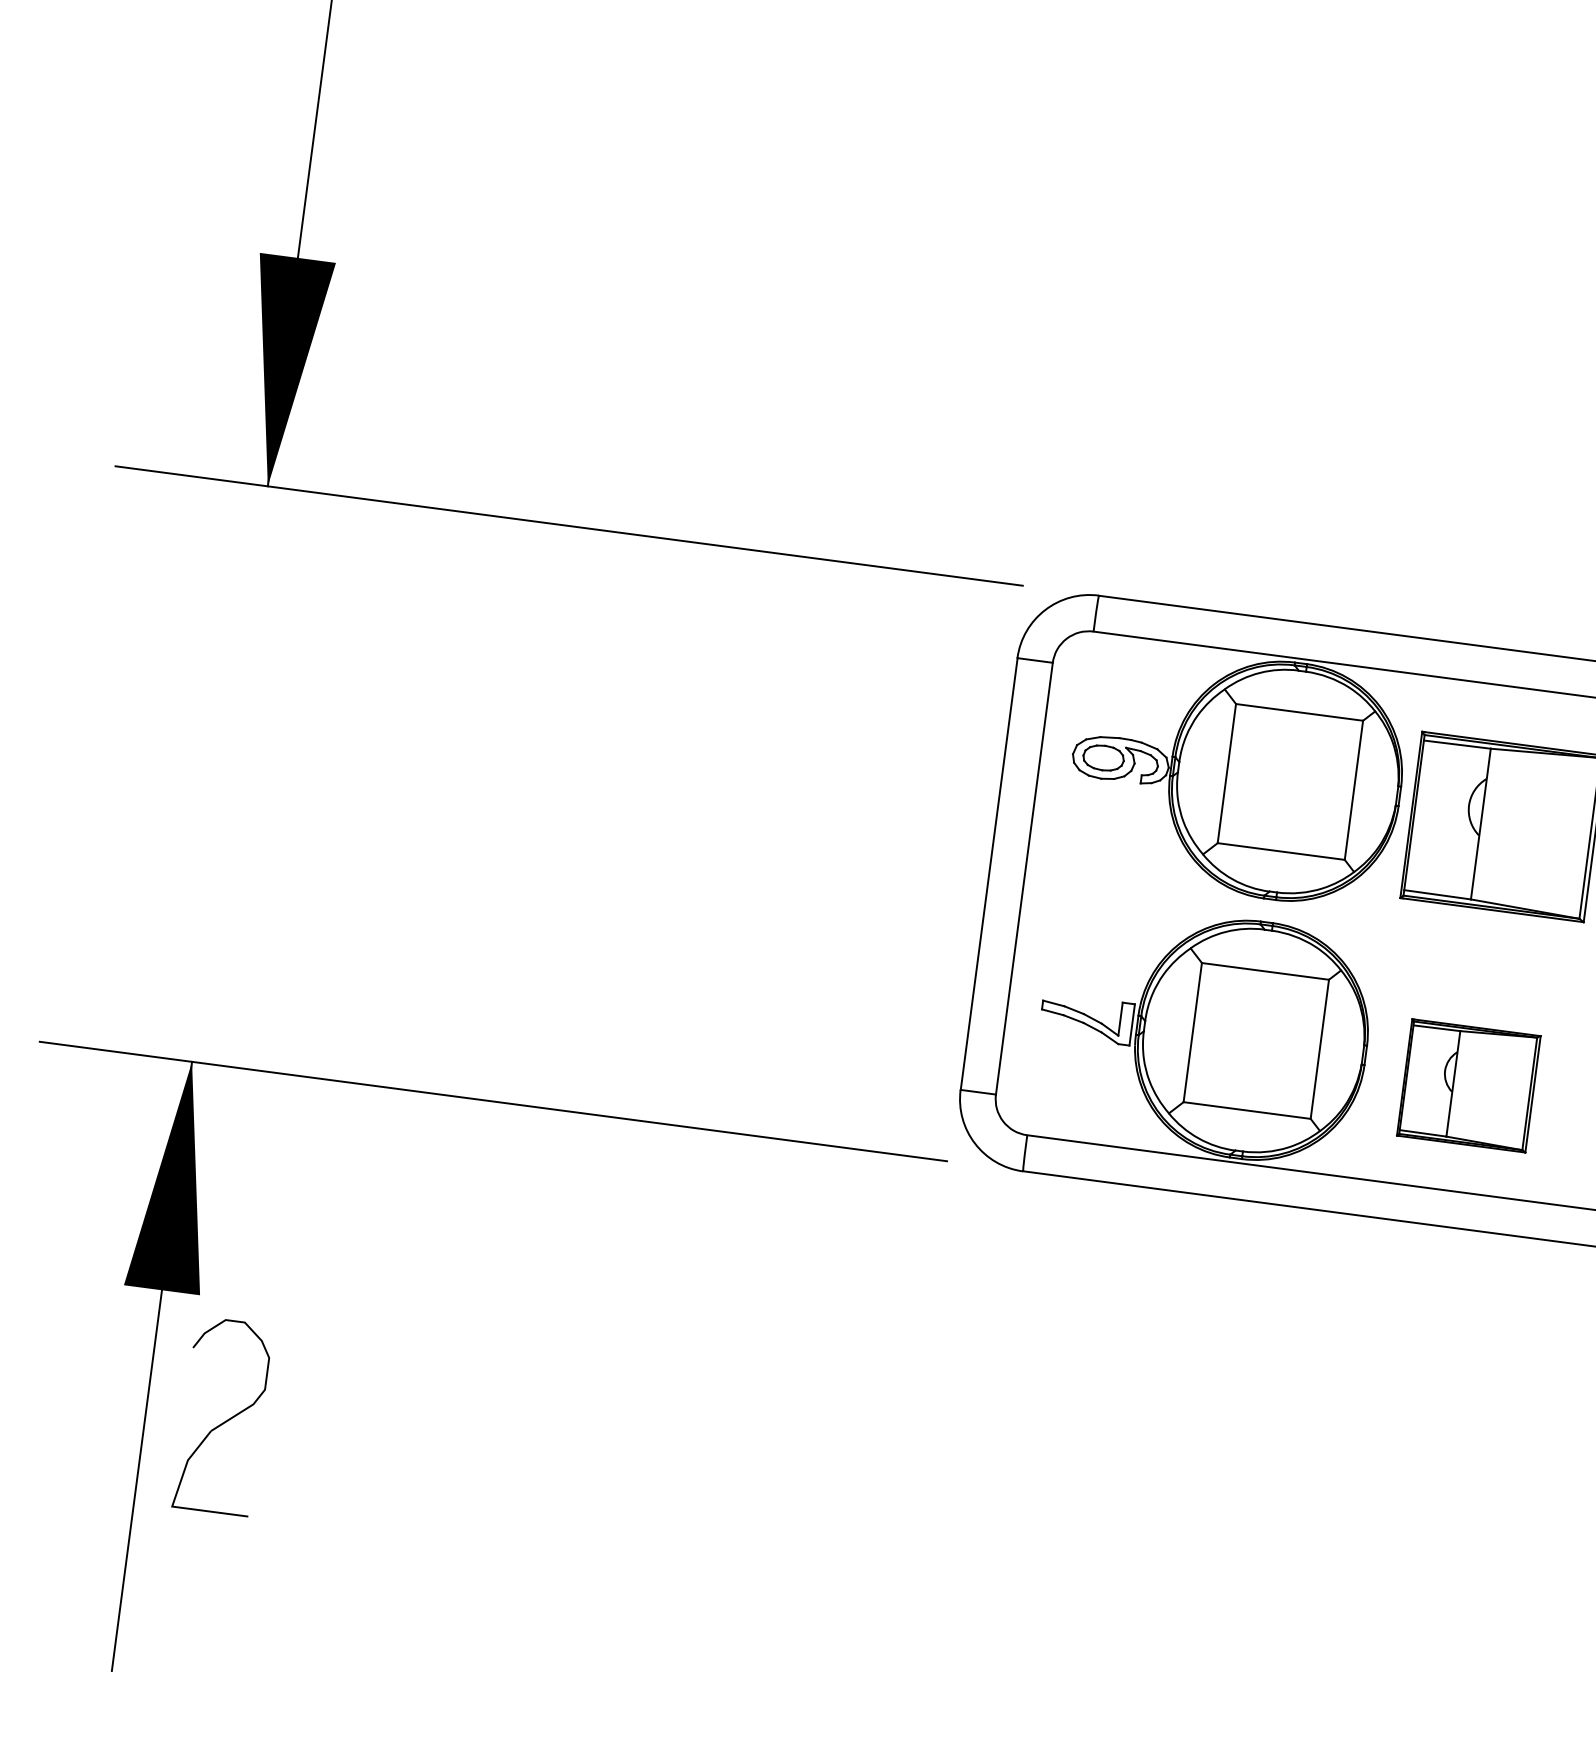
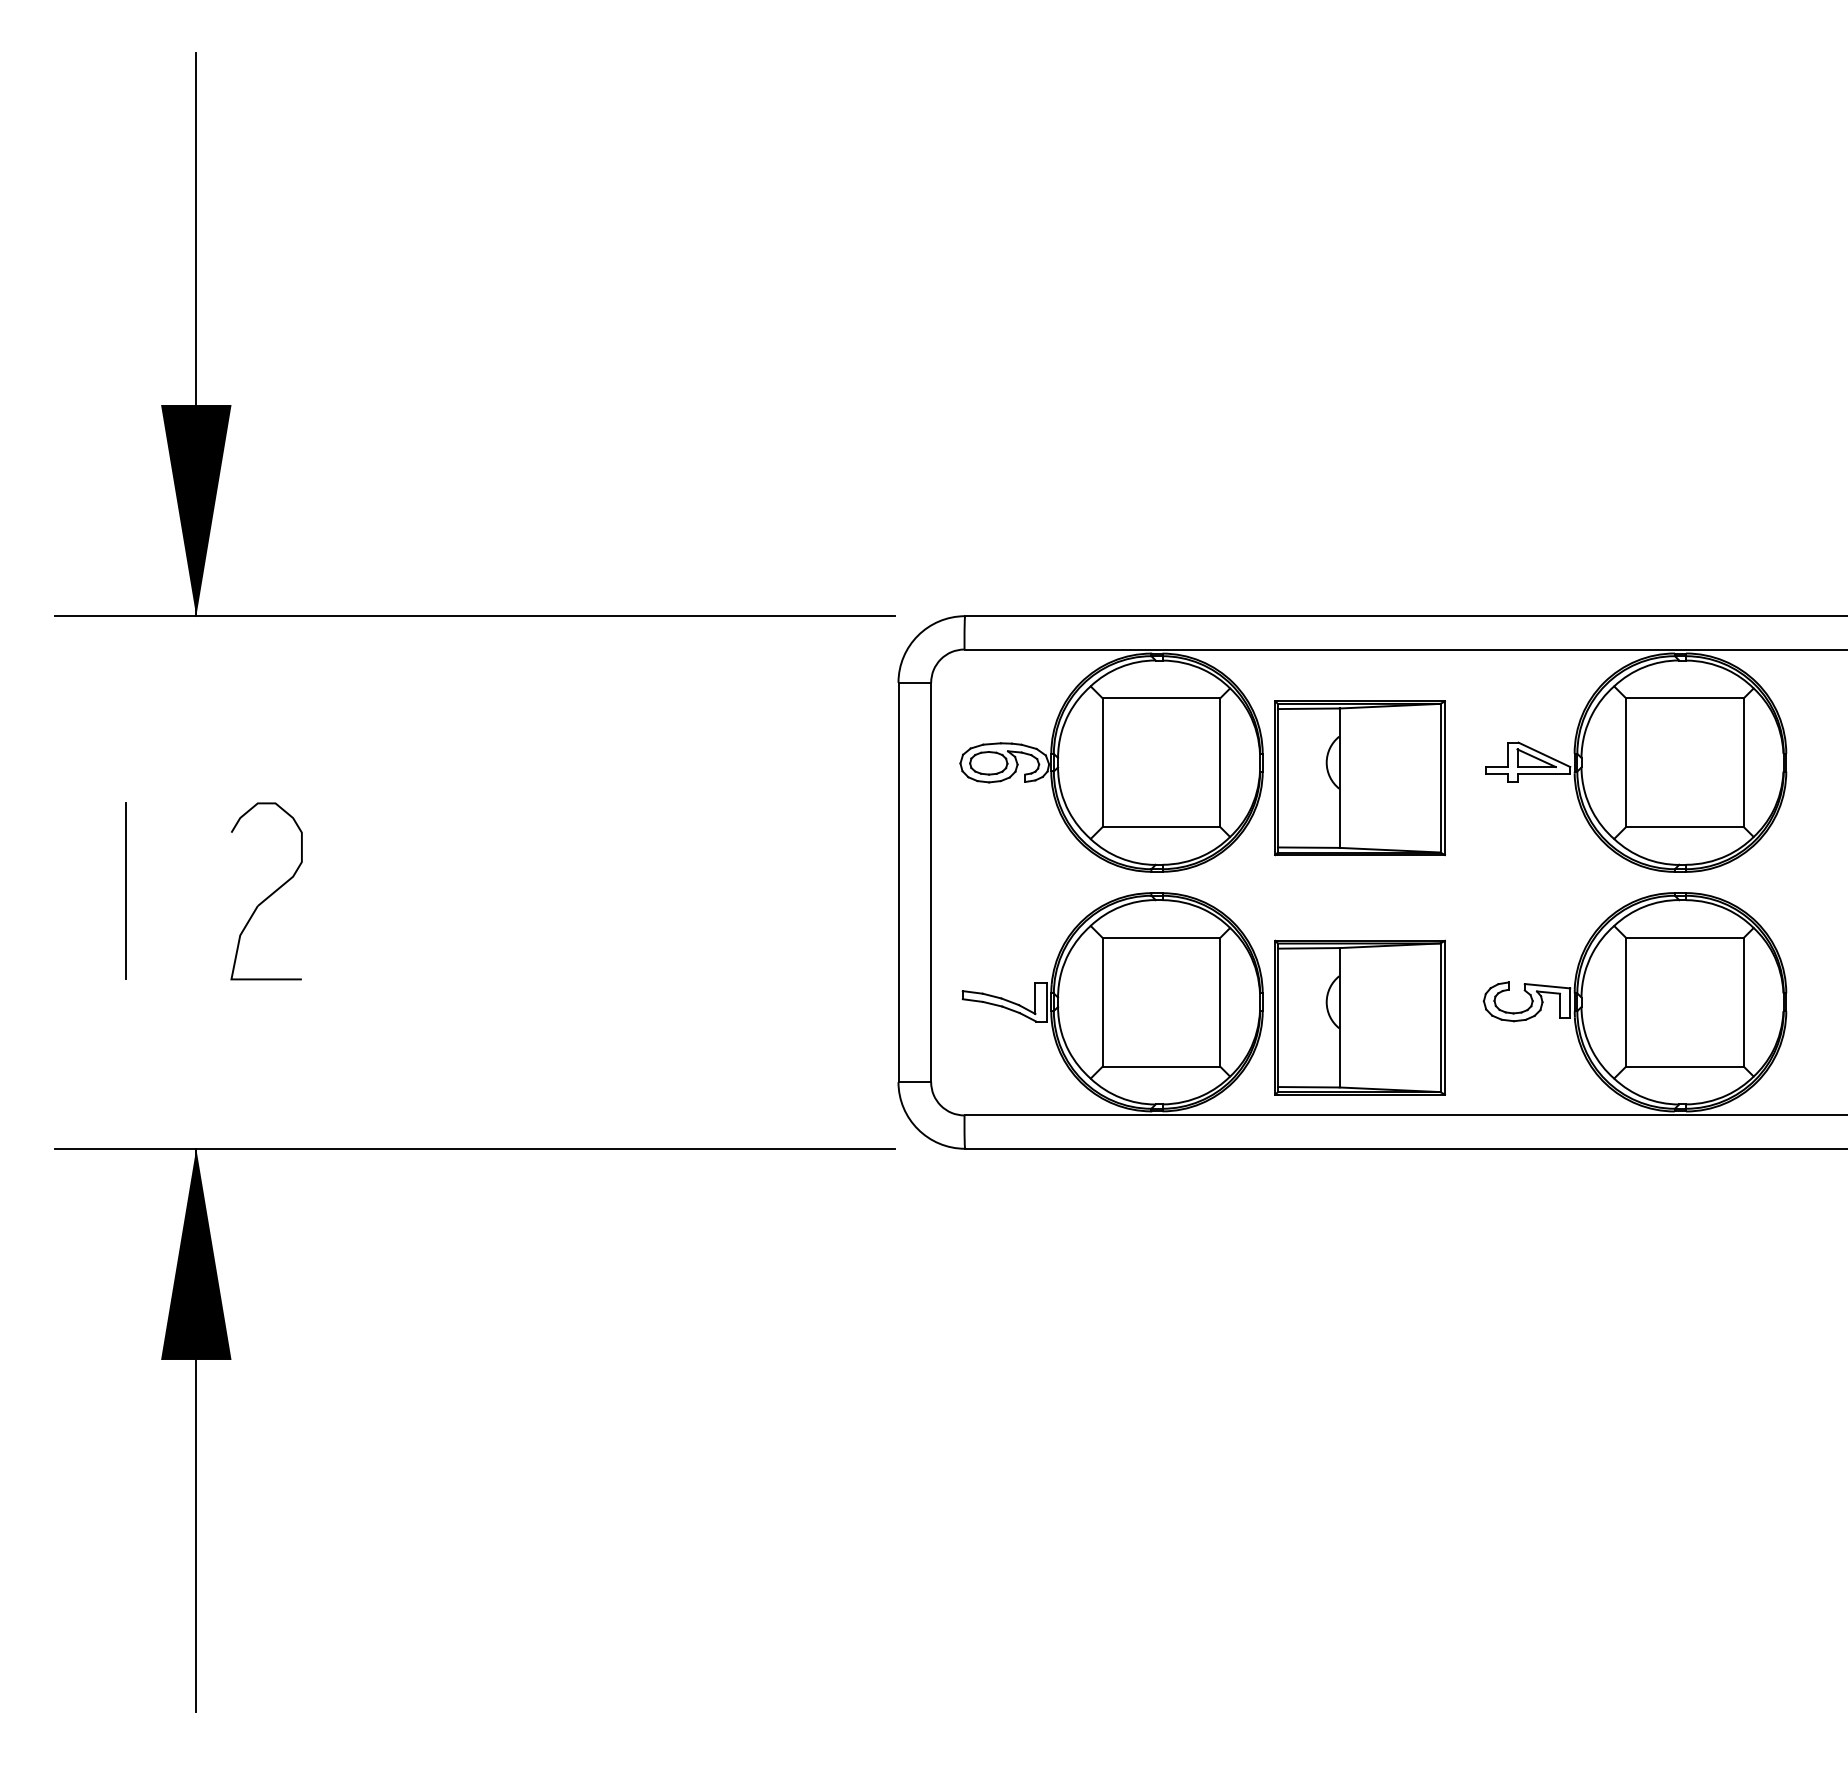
line: (152, 773) -> (125, 891), added
part: (1468, 1085) -> (1359, 1017), size x1.43
part: (222, 1416) -> (266, 891), moved

